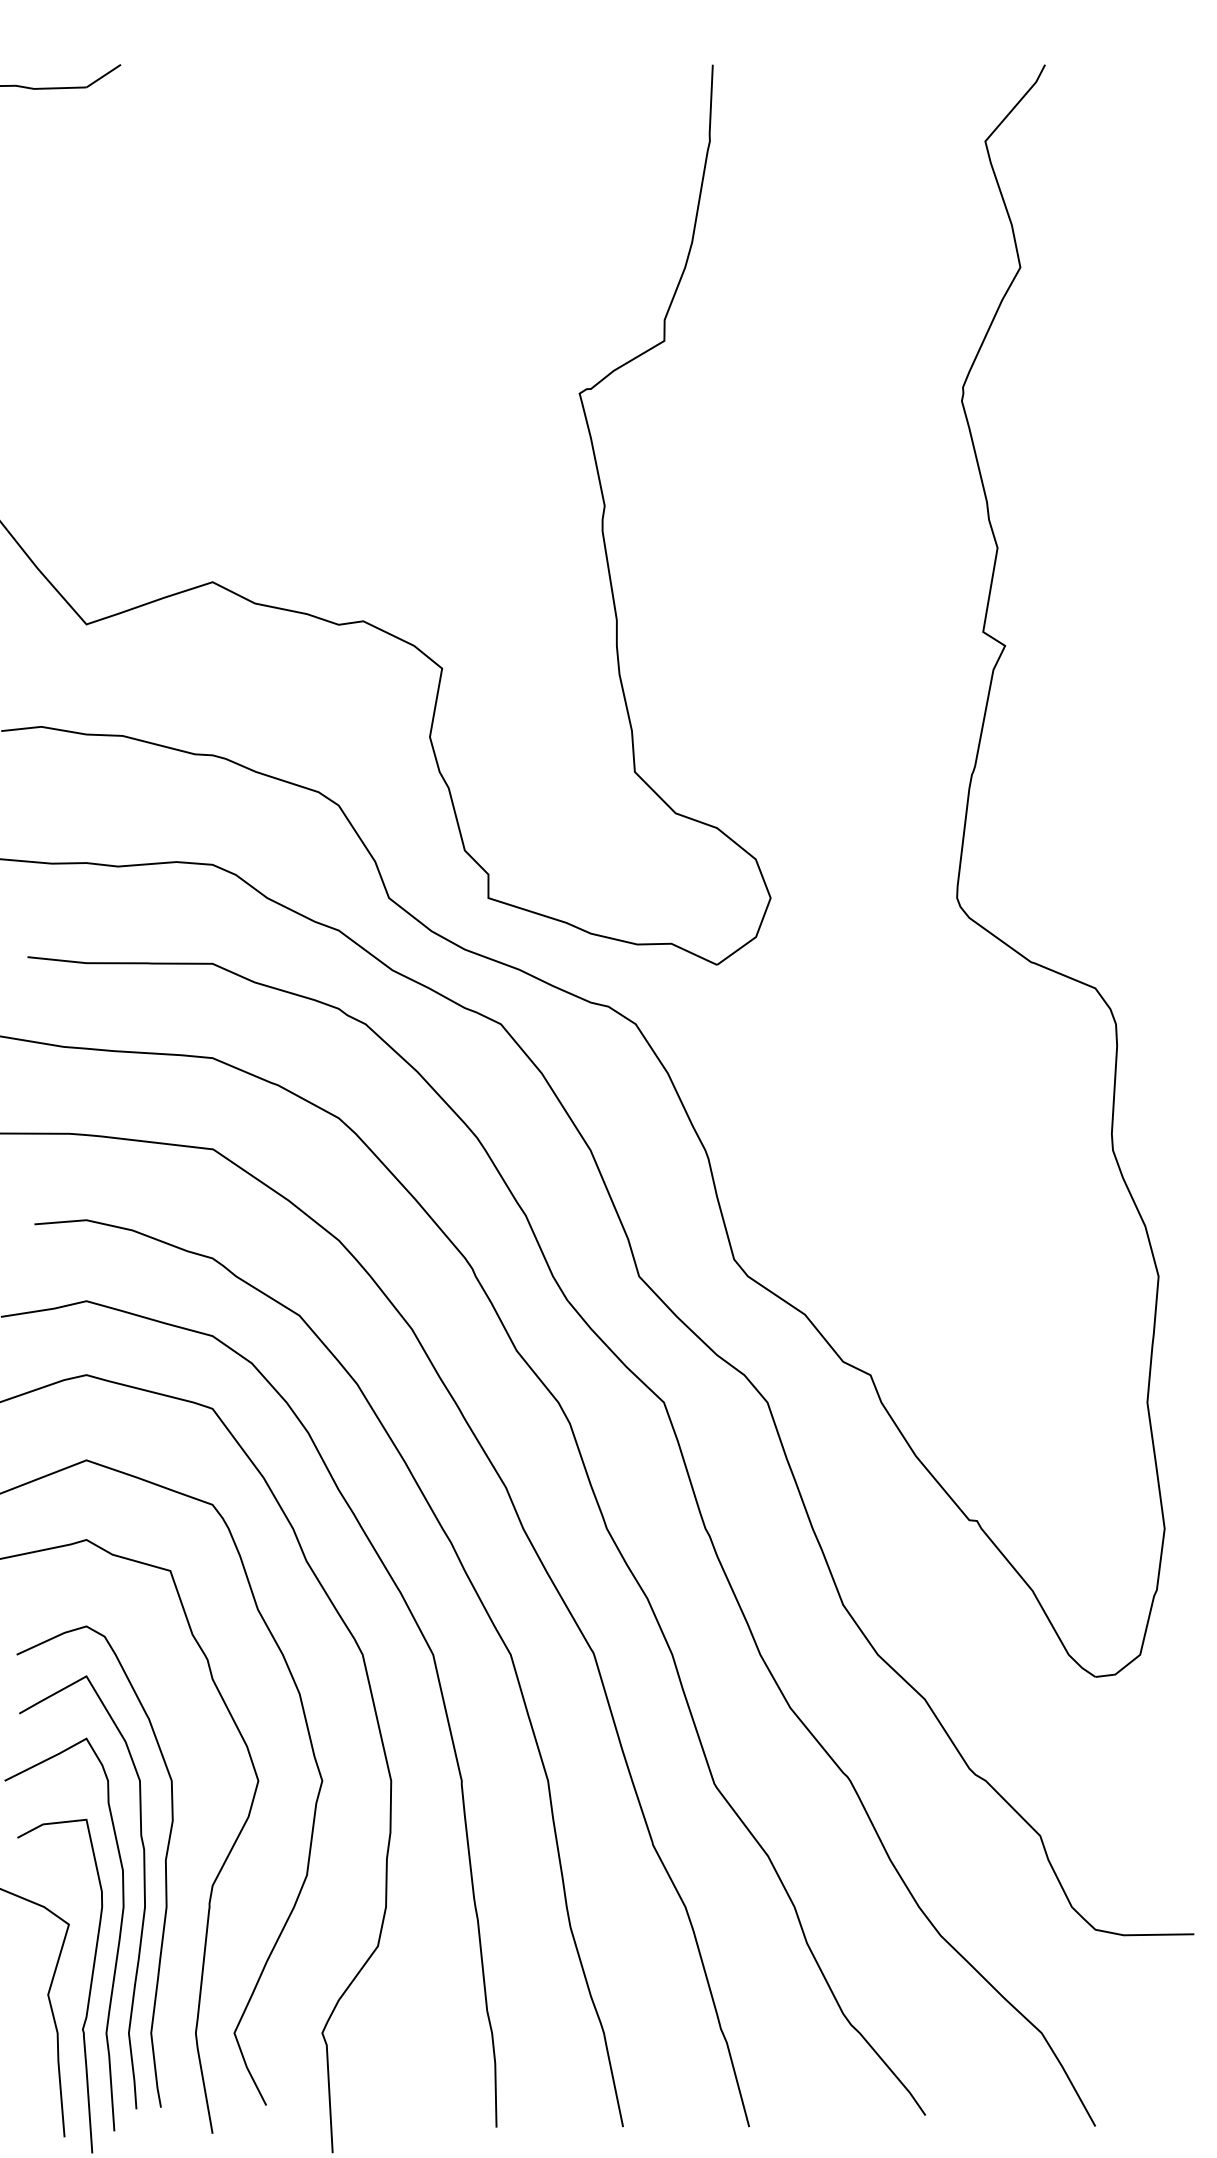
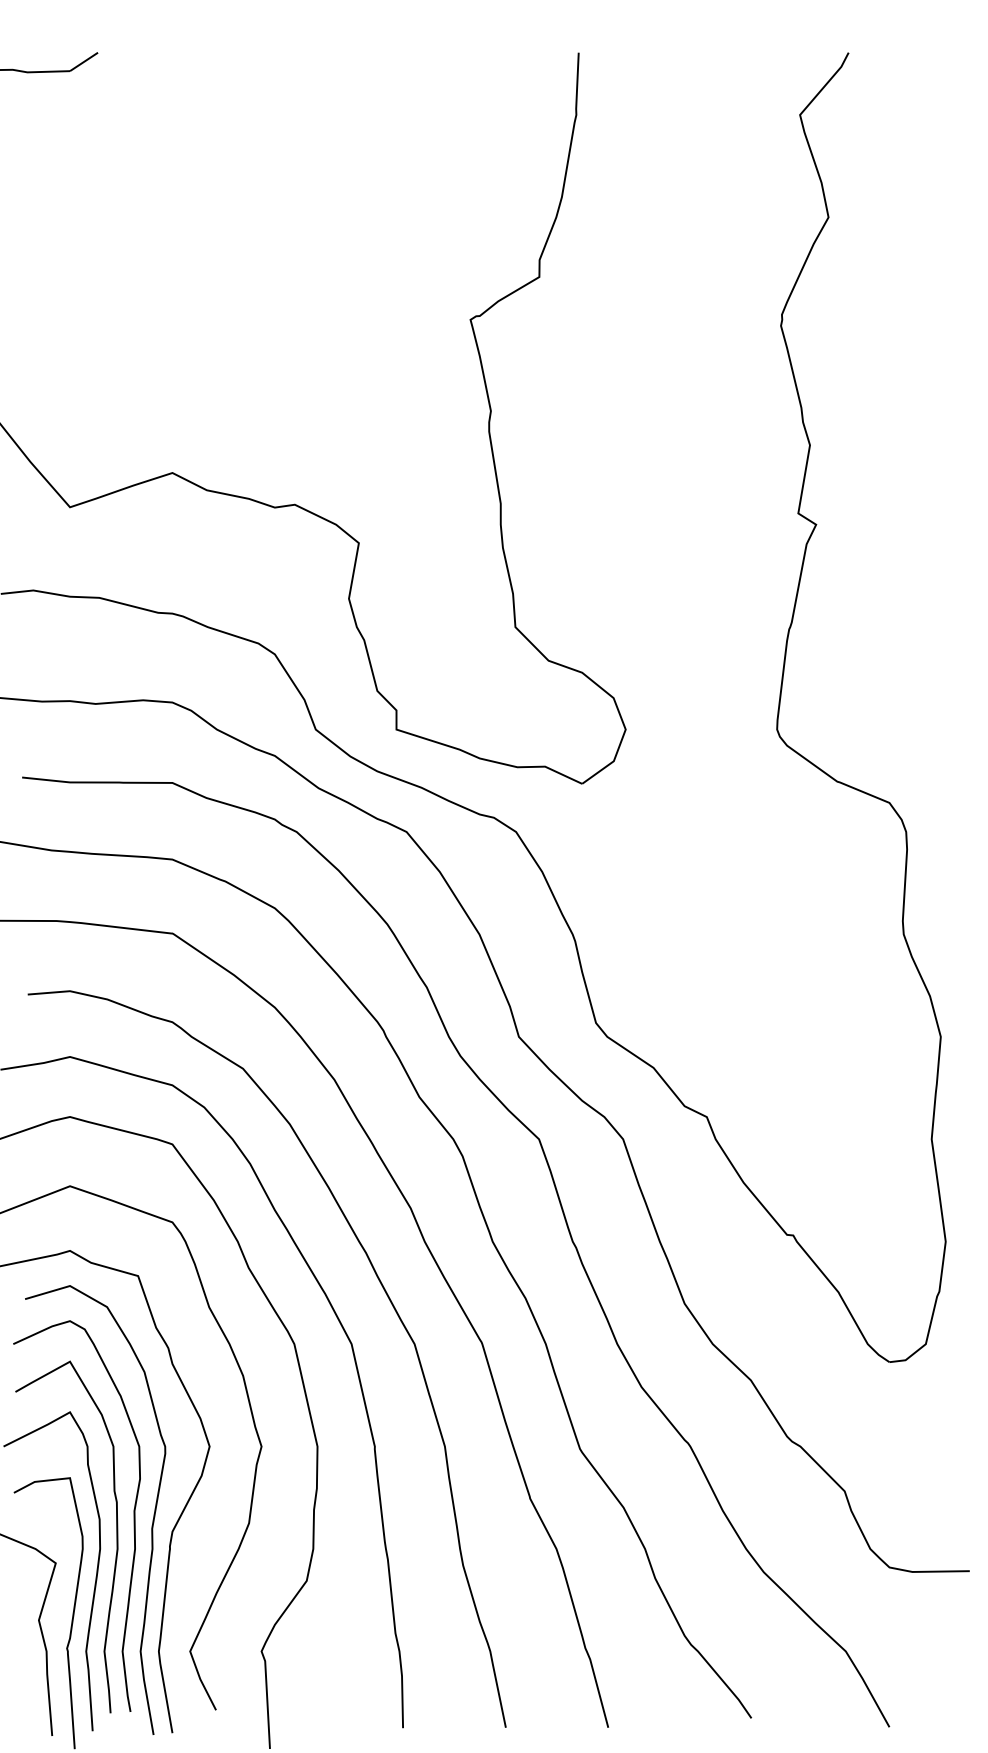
curve: (188, 1870) -> (152, 1519), added

